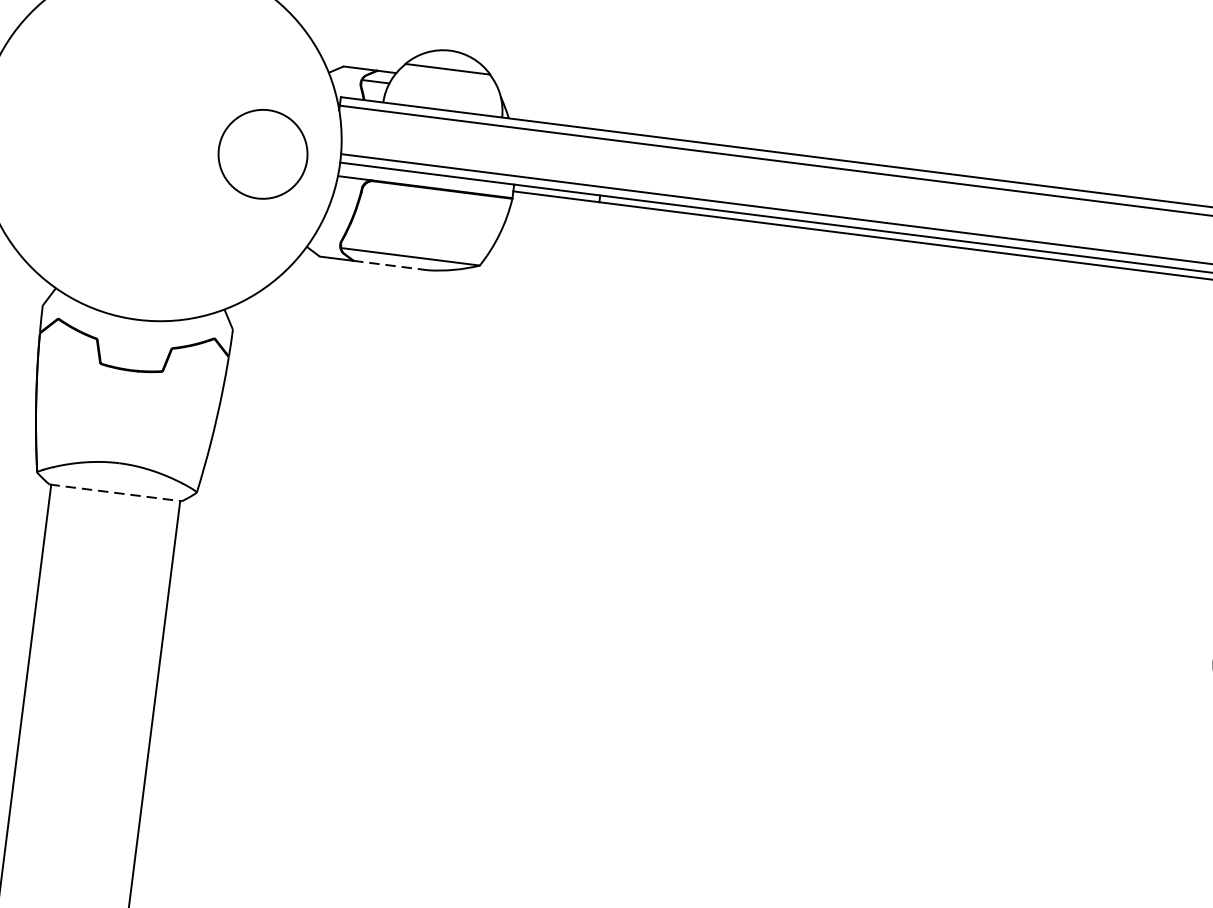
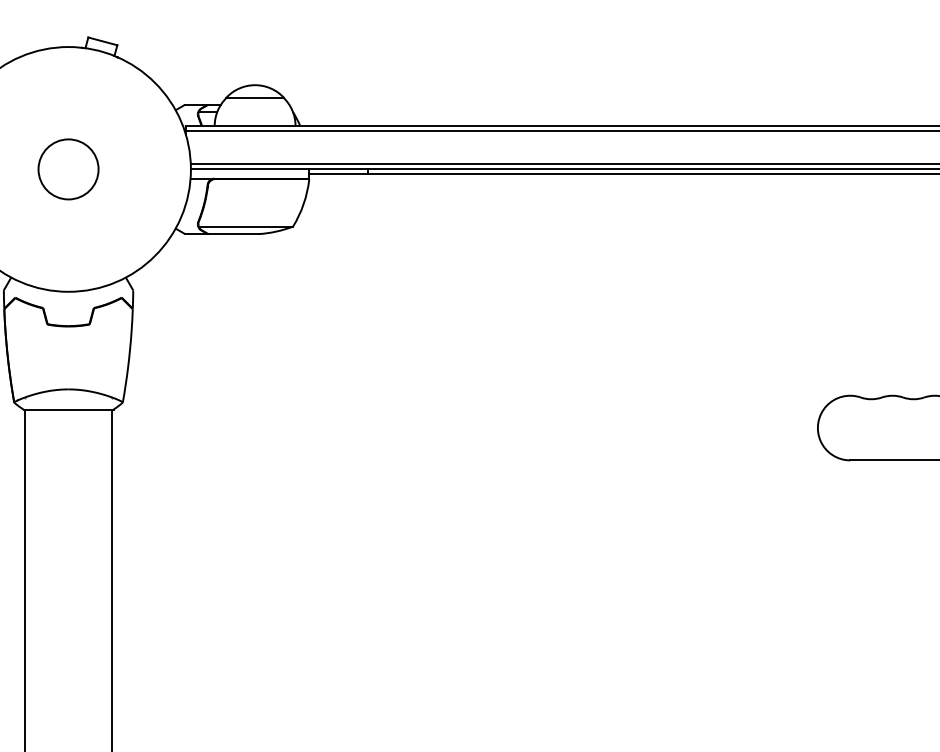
circle: (262, 154) -> (68, 169), moved
line: (390, 266) -> (233, 234), dashed -> solid
line: (117, 492) -> (69, 409), dashed -> solid

